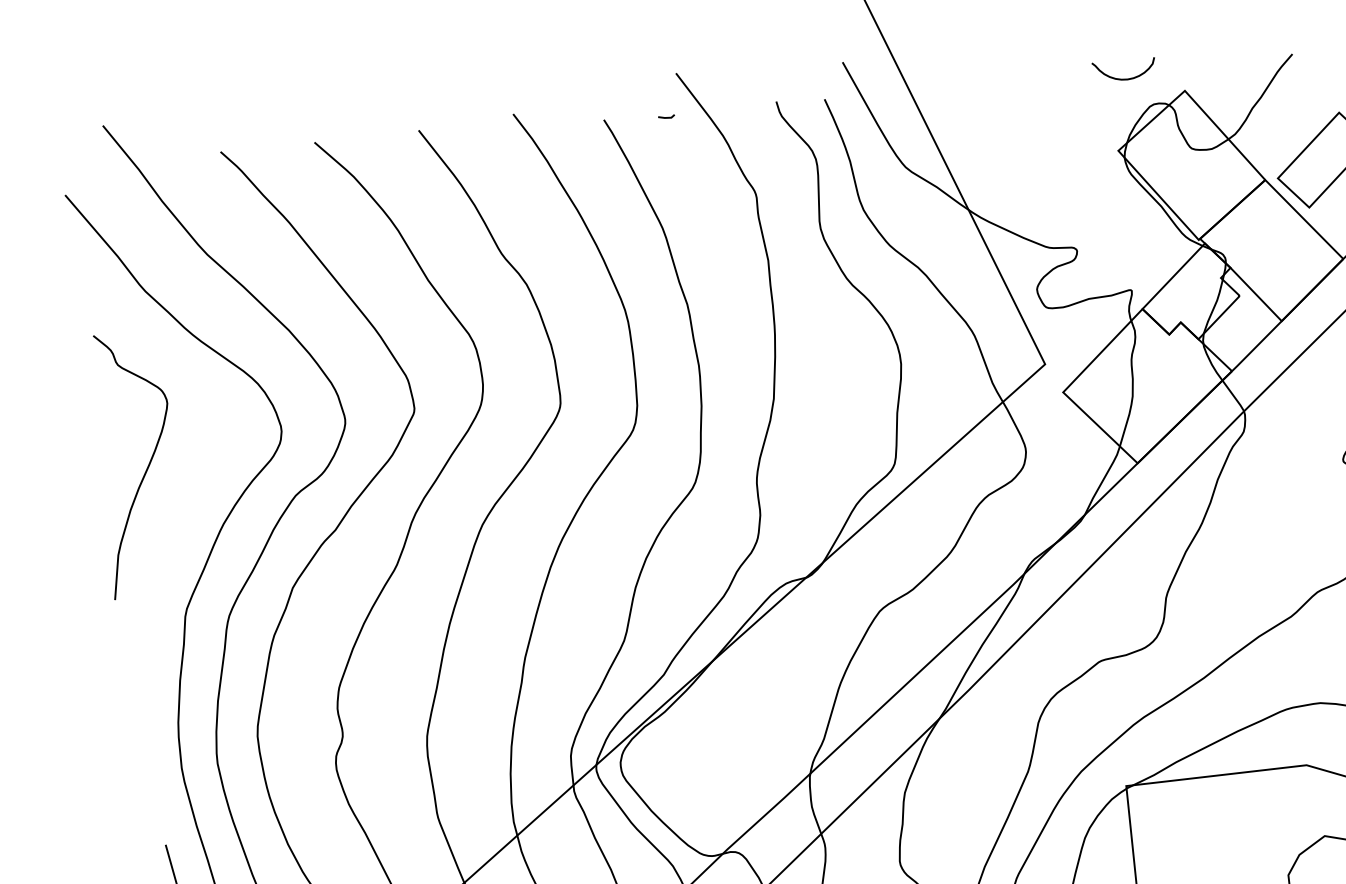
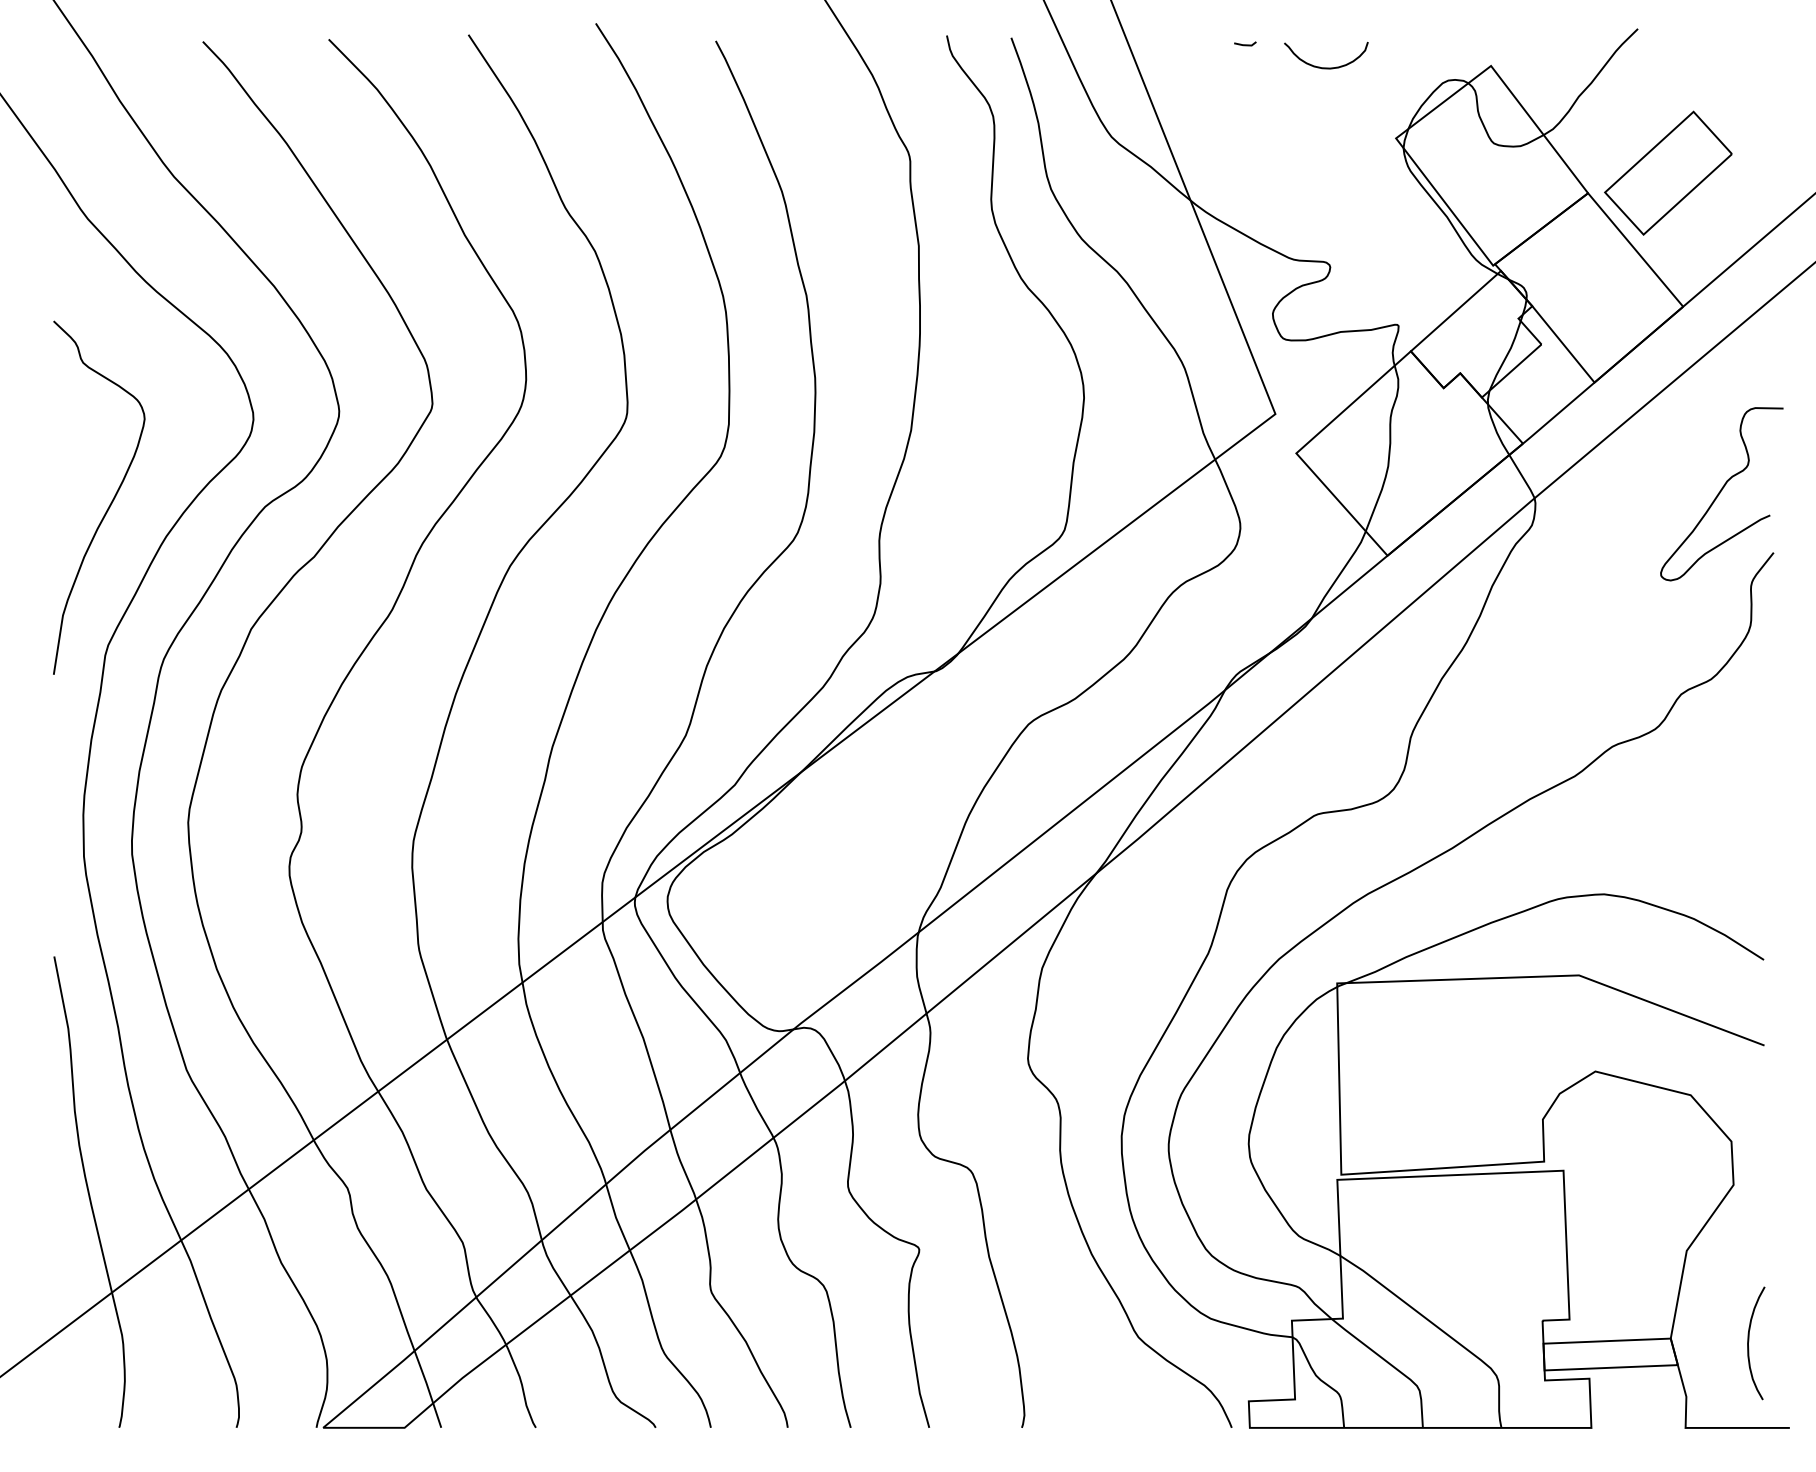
curve: (1124, 78) -> (1326, 67), moved
line: (666, 117) -> (1245, 44), moved
curve: (146, 467) -> (110, 502), moved

